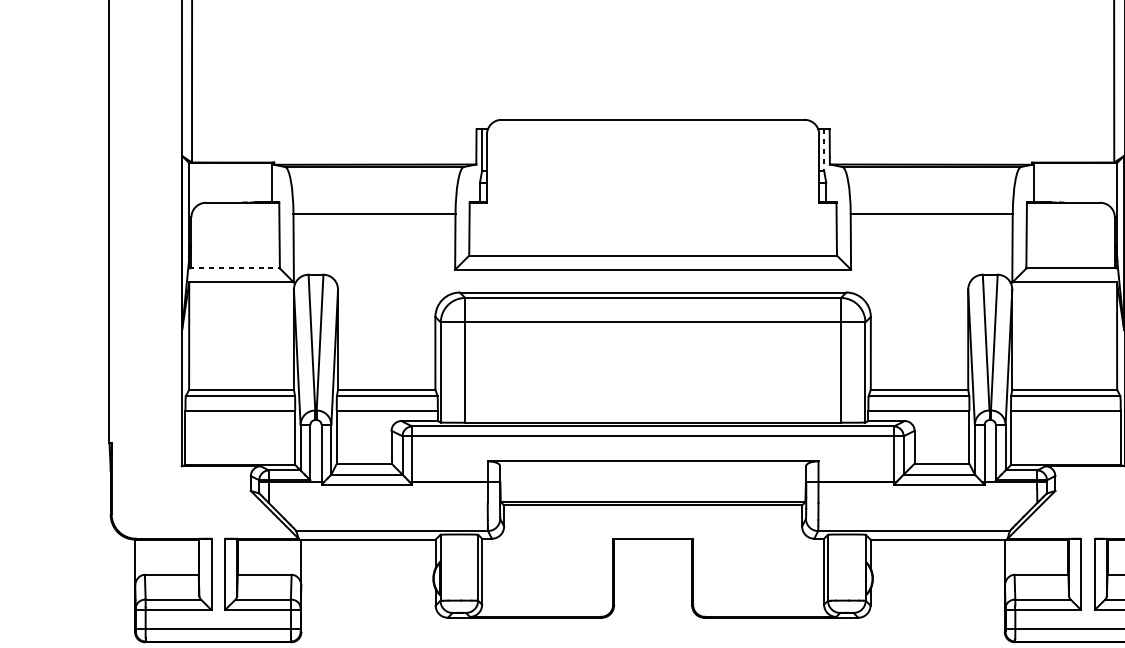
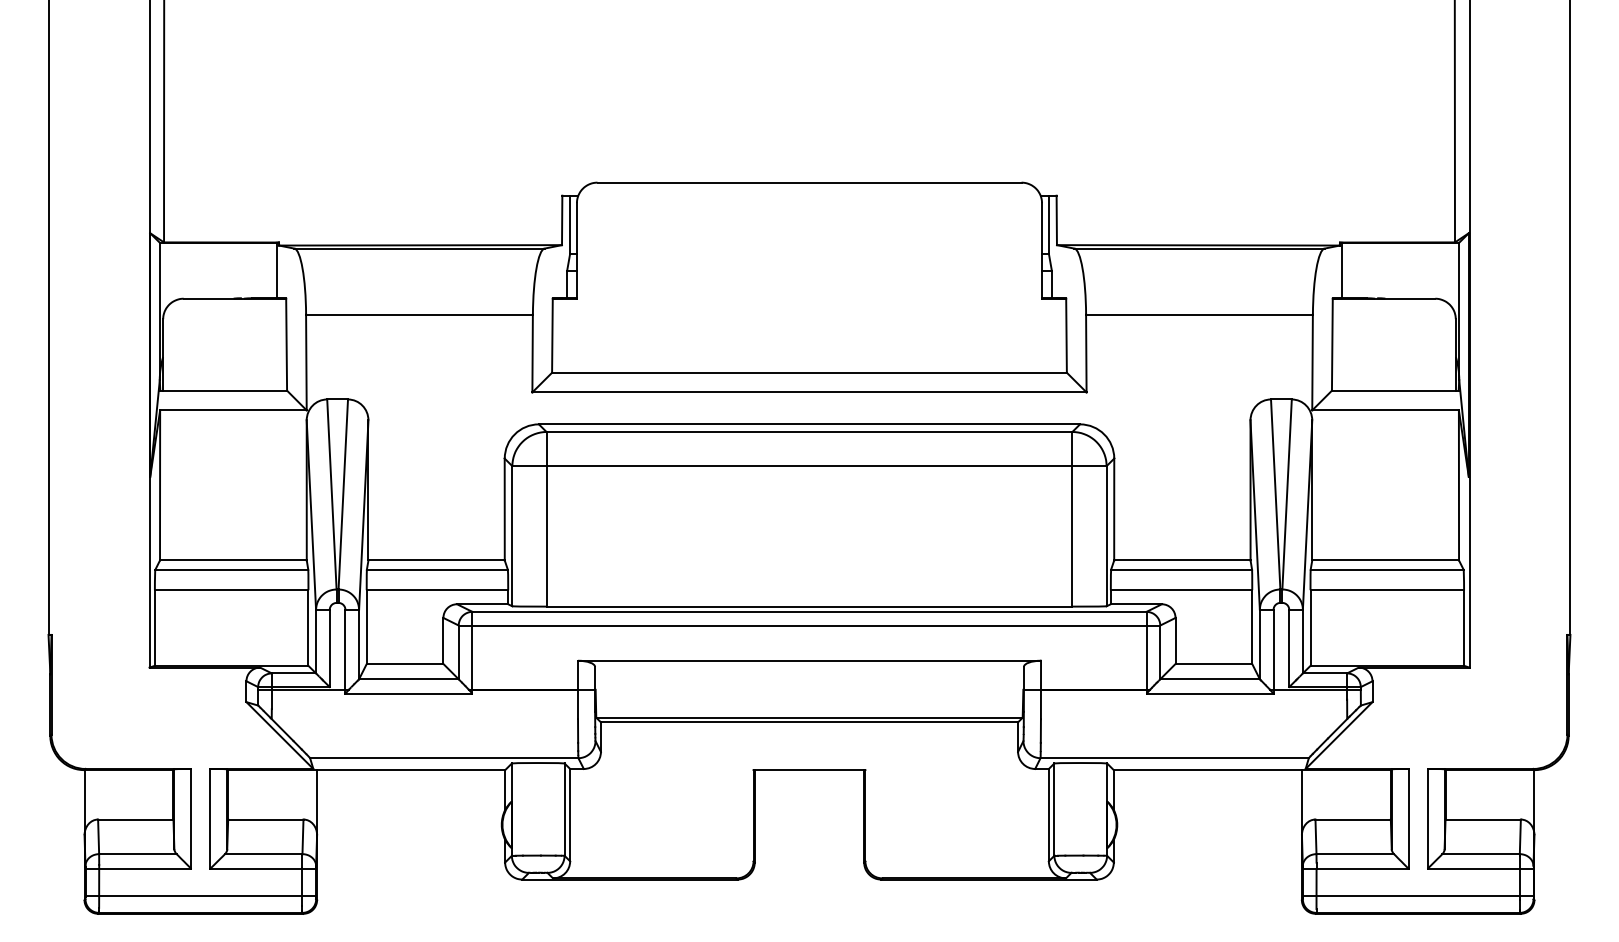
line: (823, 150) -> (1048, 225), dashed -> solid
line: (235, 268) -> (224, 390), dashed -> solid

